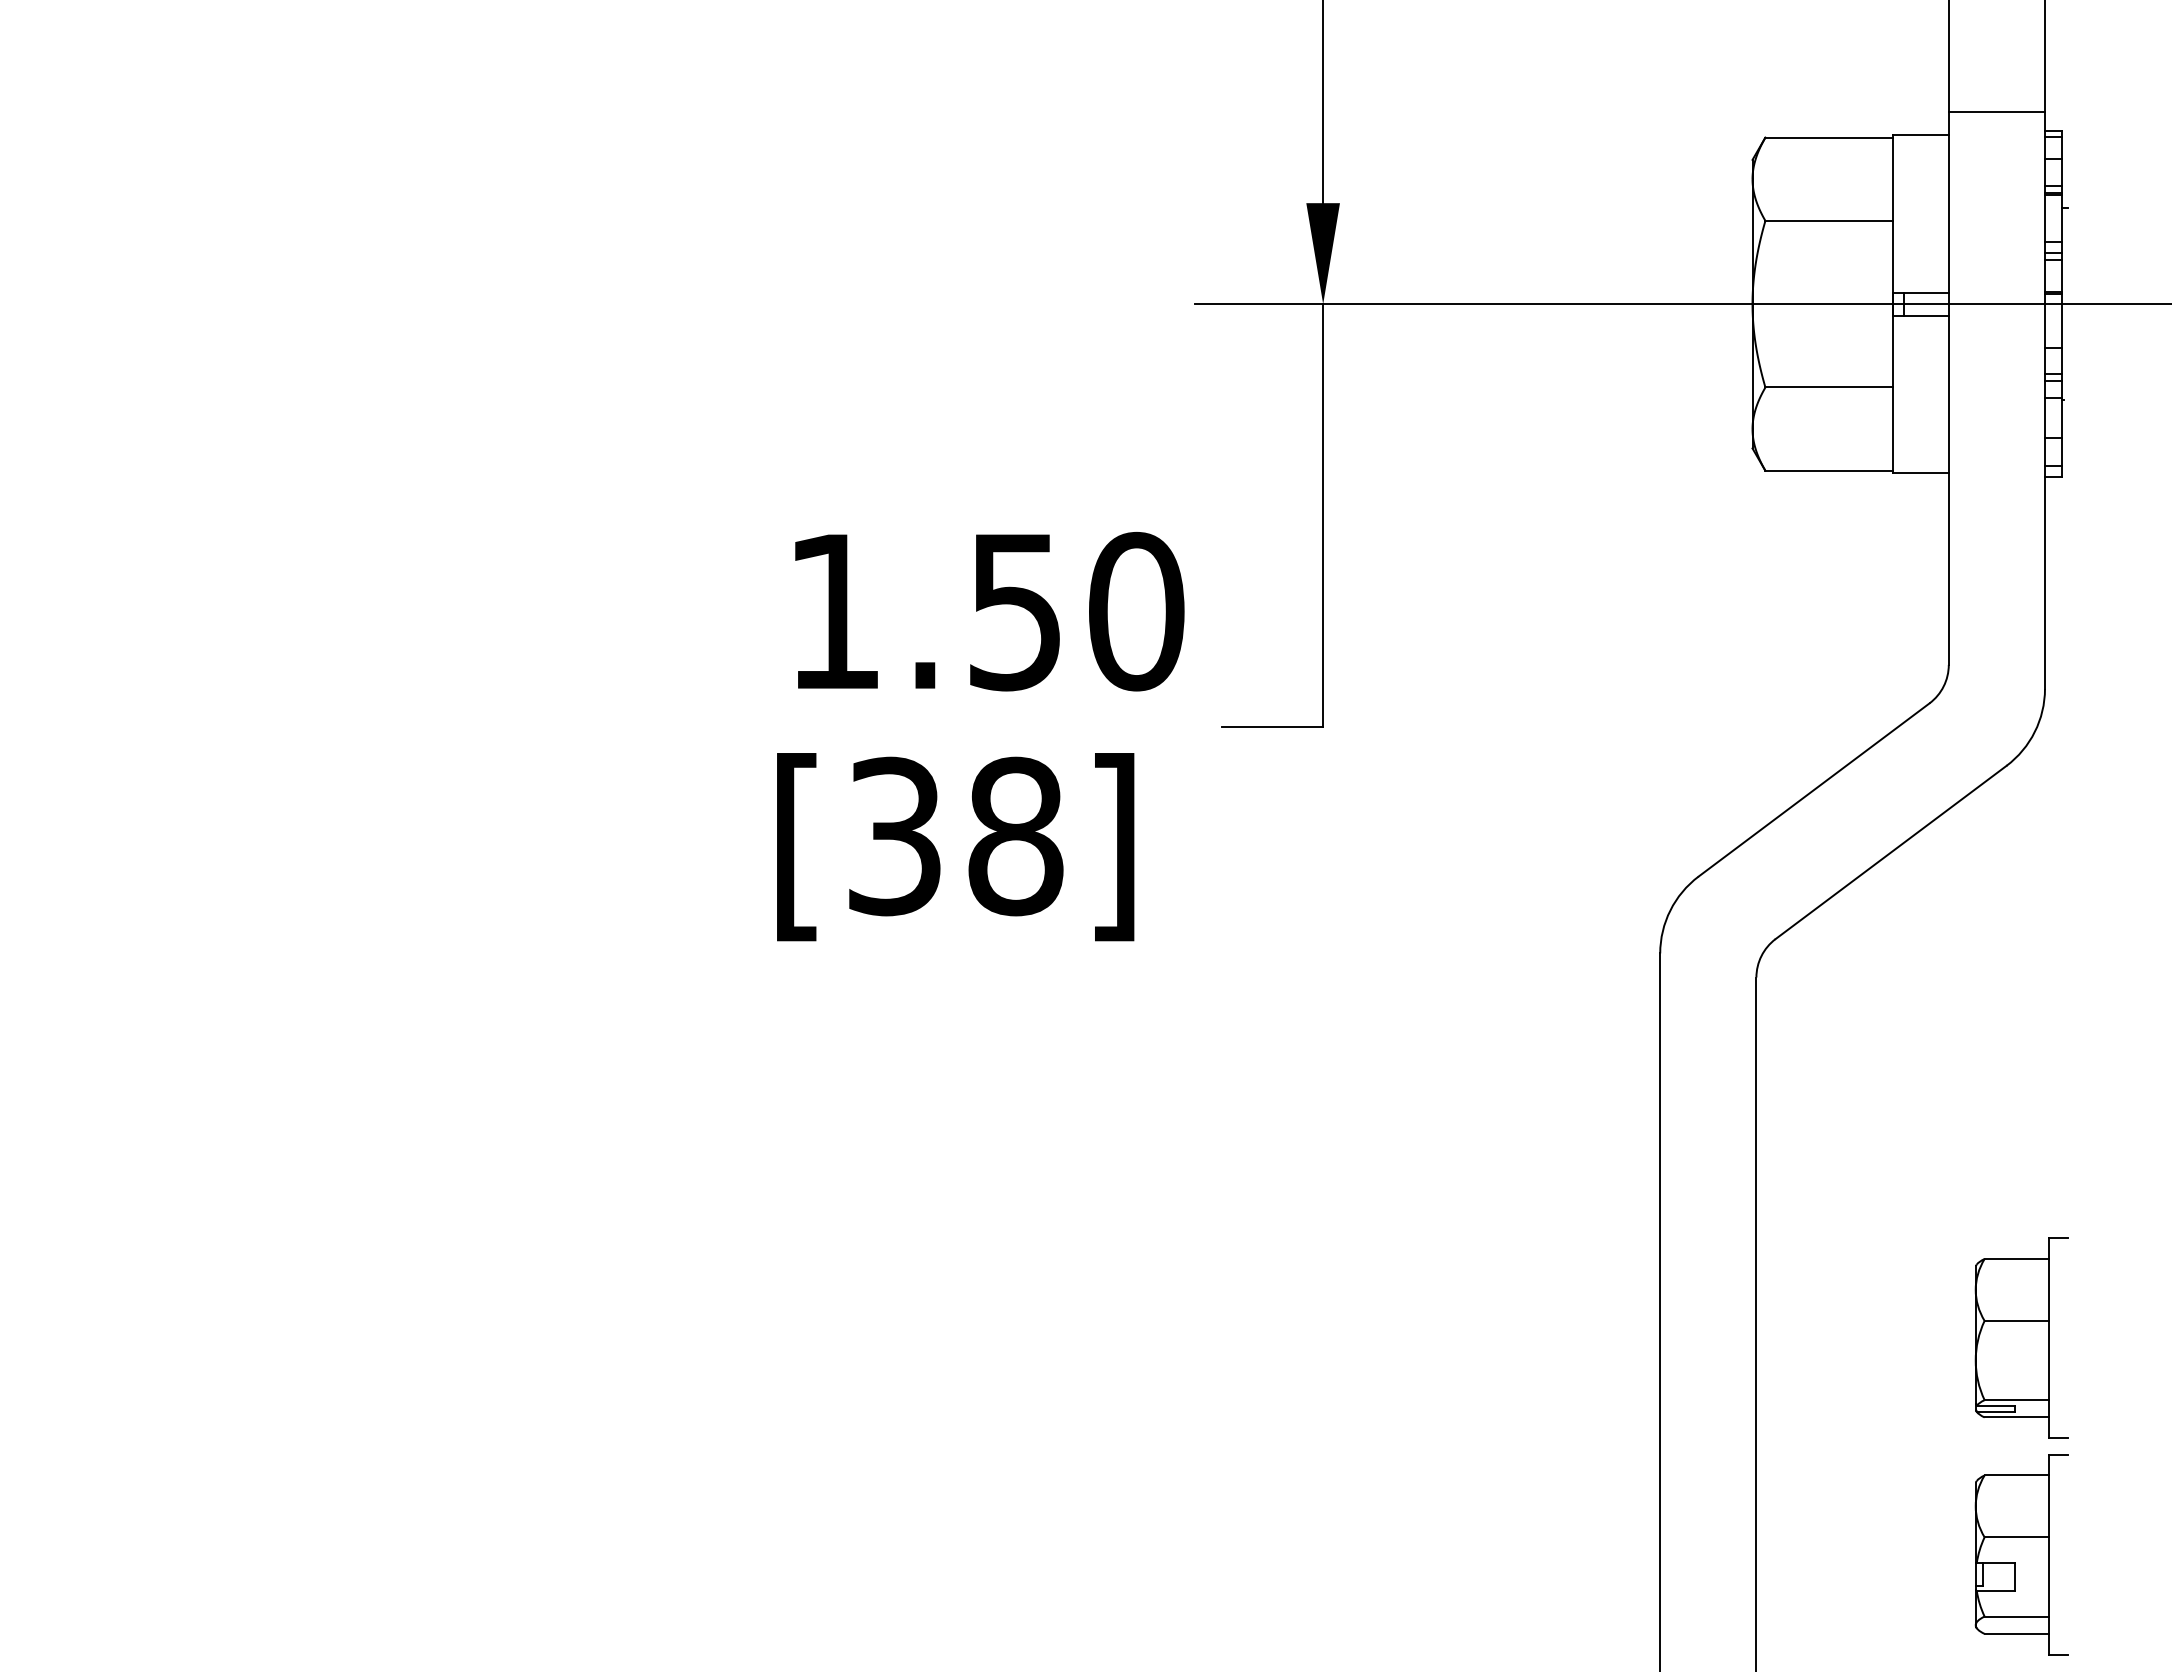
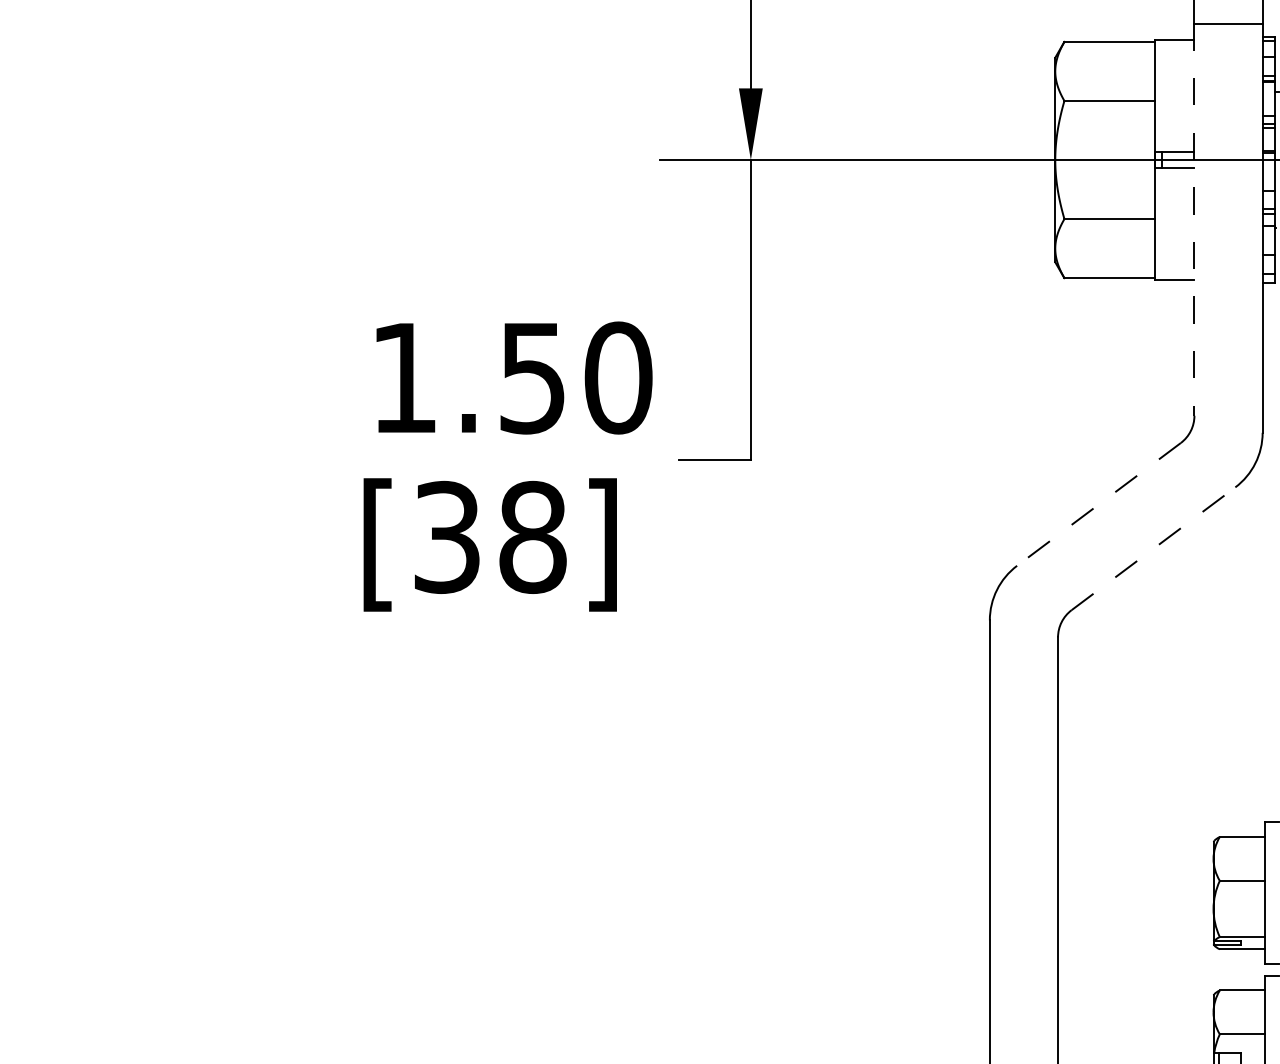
line: (1948, 388) -> (1194, 219), solid -> dashed
line: (1813, 790) -> (1098, 504), solid -> dashed
line: (1891, 852) -> (1153, 548), solid -> dashed

